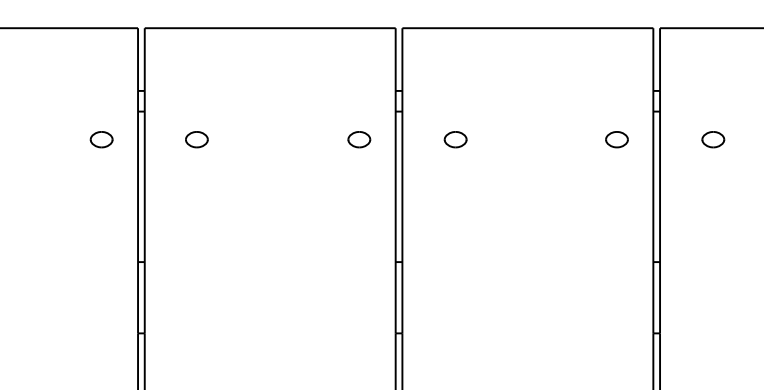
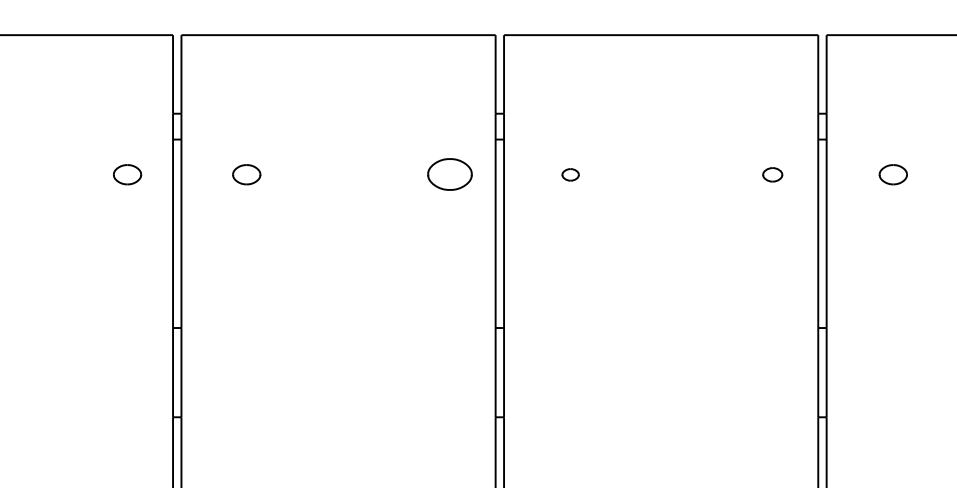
part: (359, 139) -> (450, 174), size x1.6
part: (455, 139) -> (570, 174), size x0.6
part: (616, 139) -> (772, 174), size x0.7

